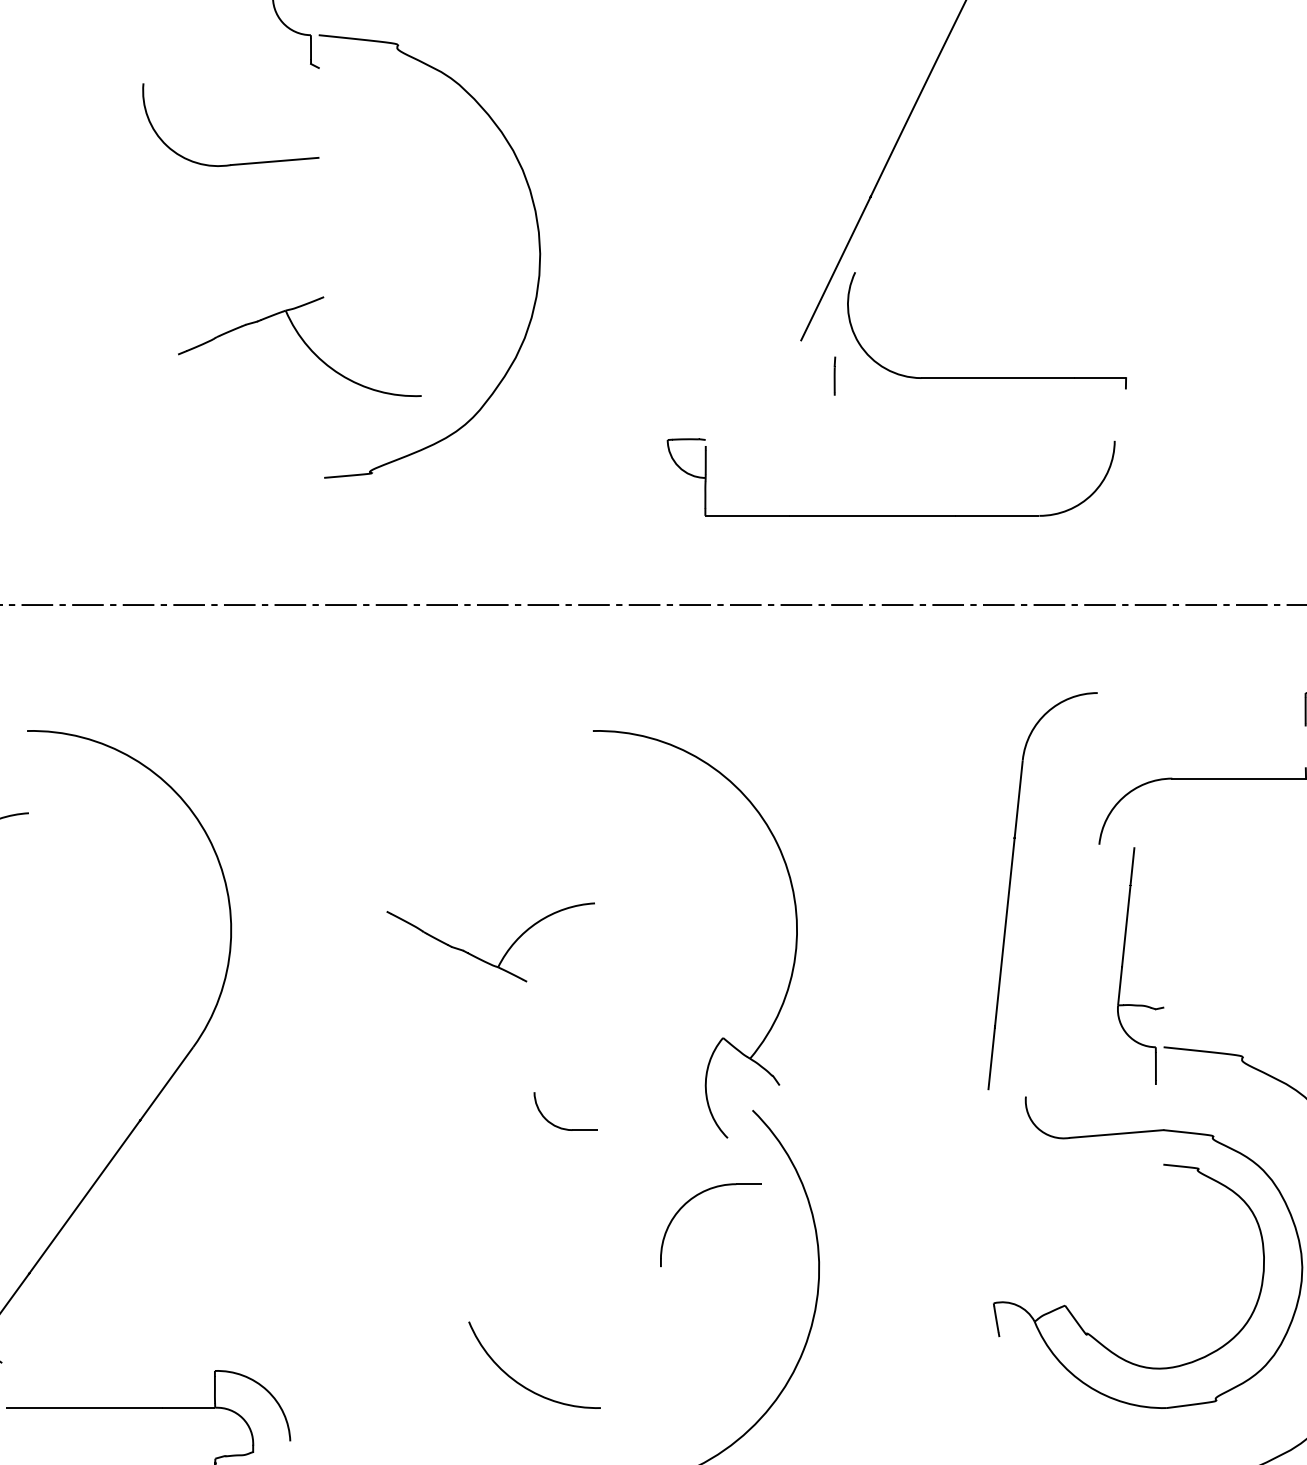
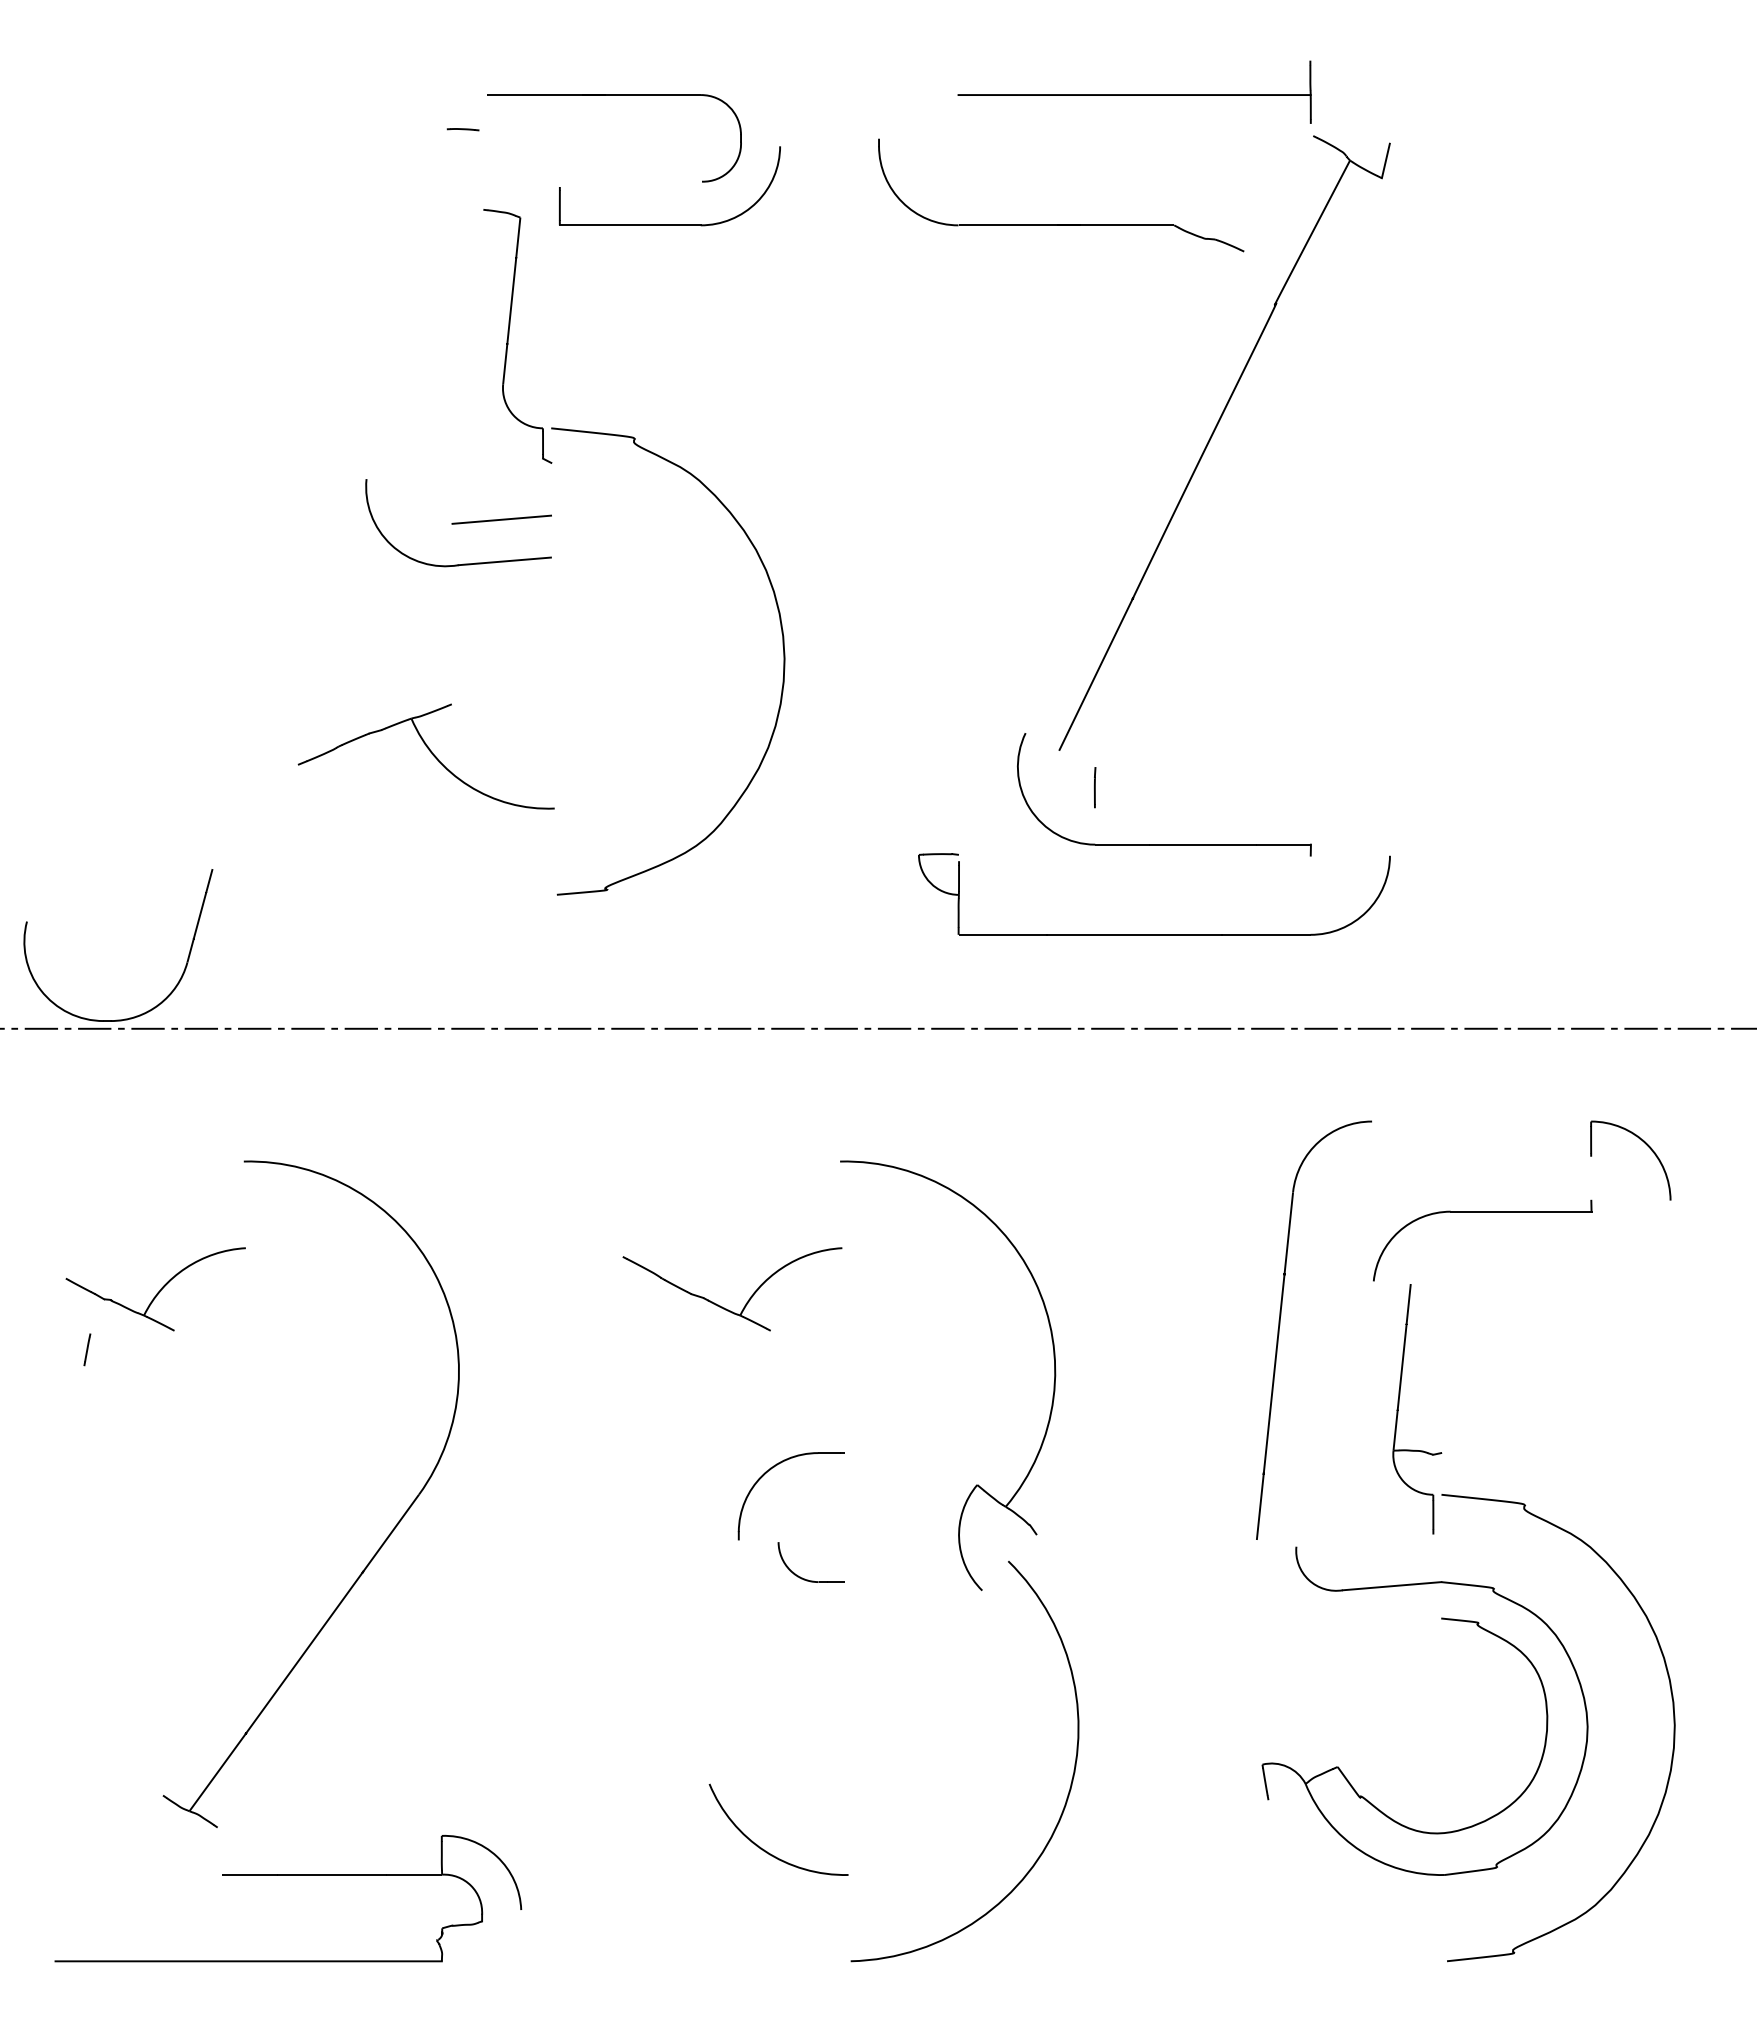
line: (271, 121) -> (501, 519), added
part: (302, 341) -> (429, 751), moved
part: (987, 377) -> (1164, 844), moved
part: (505, 952) -> (748, 1299), moved
part: (691, 1200) -> (770, 1470), moved

